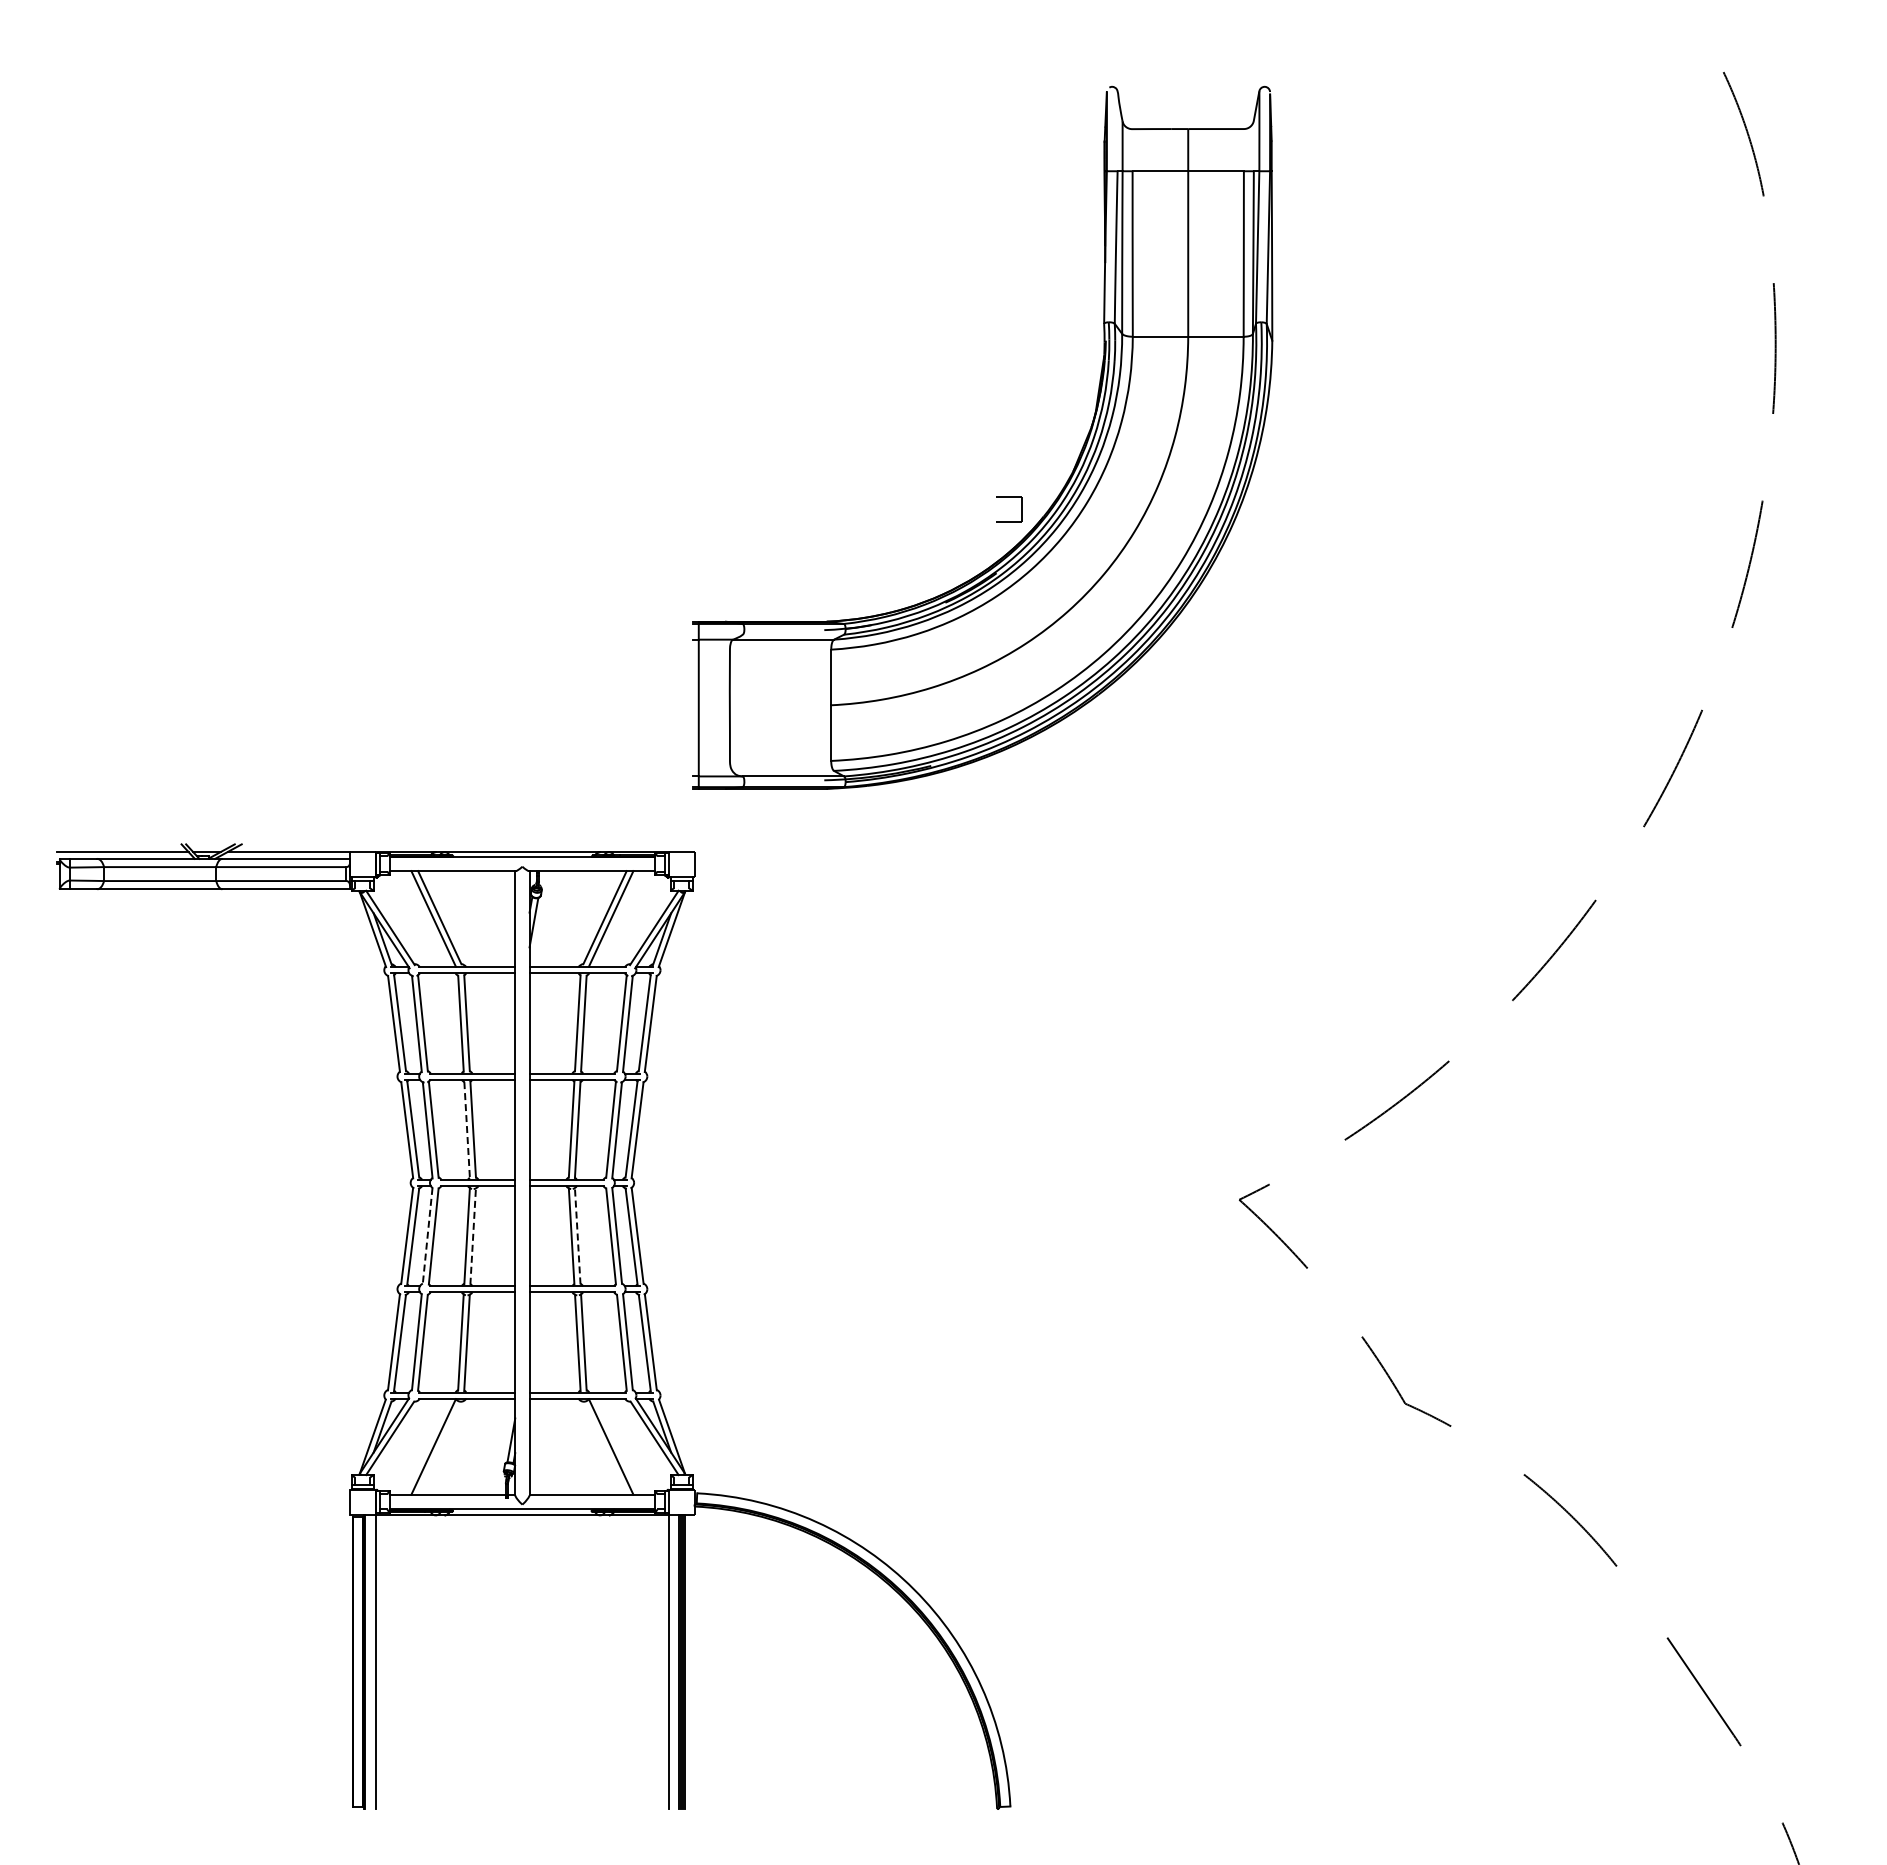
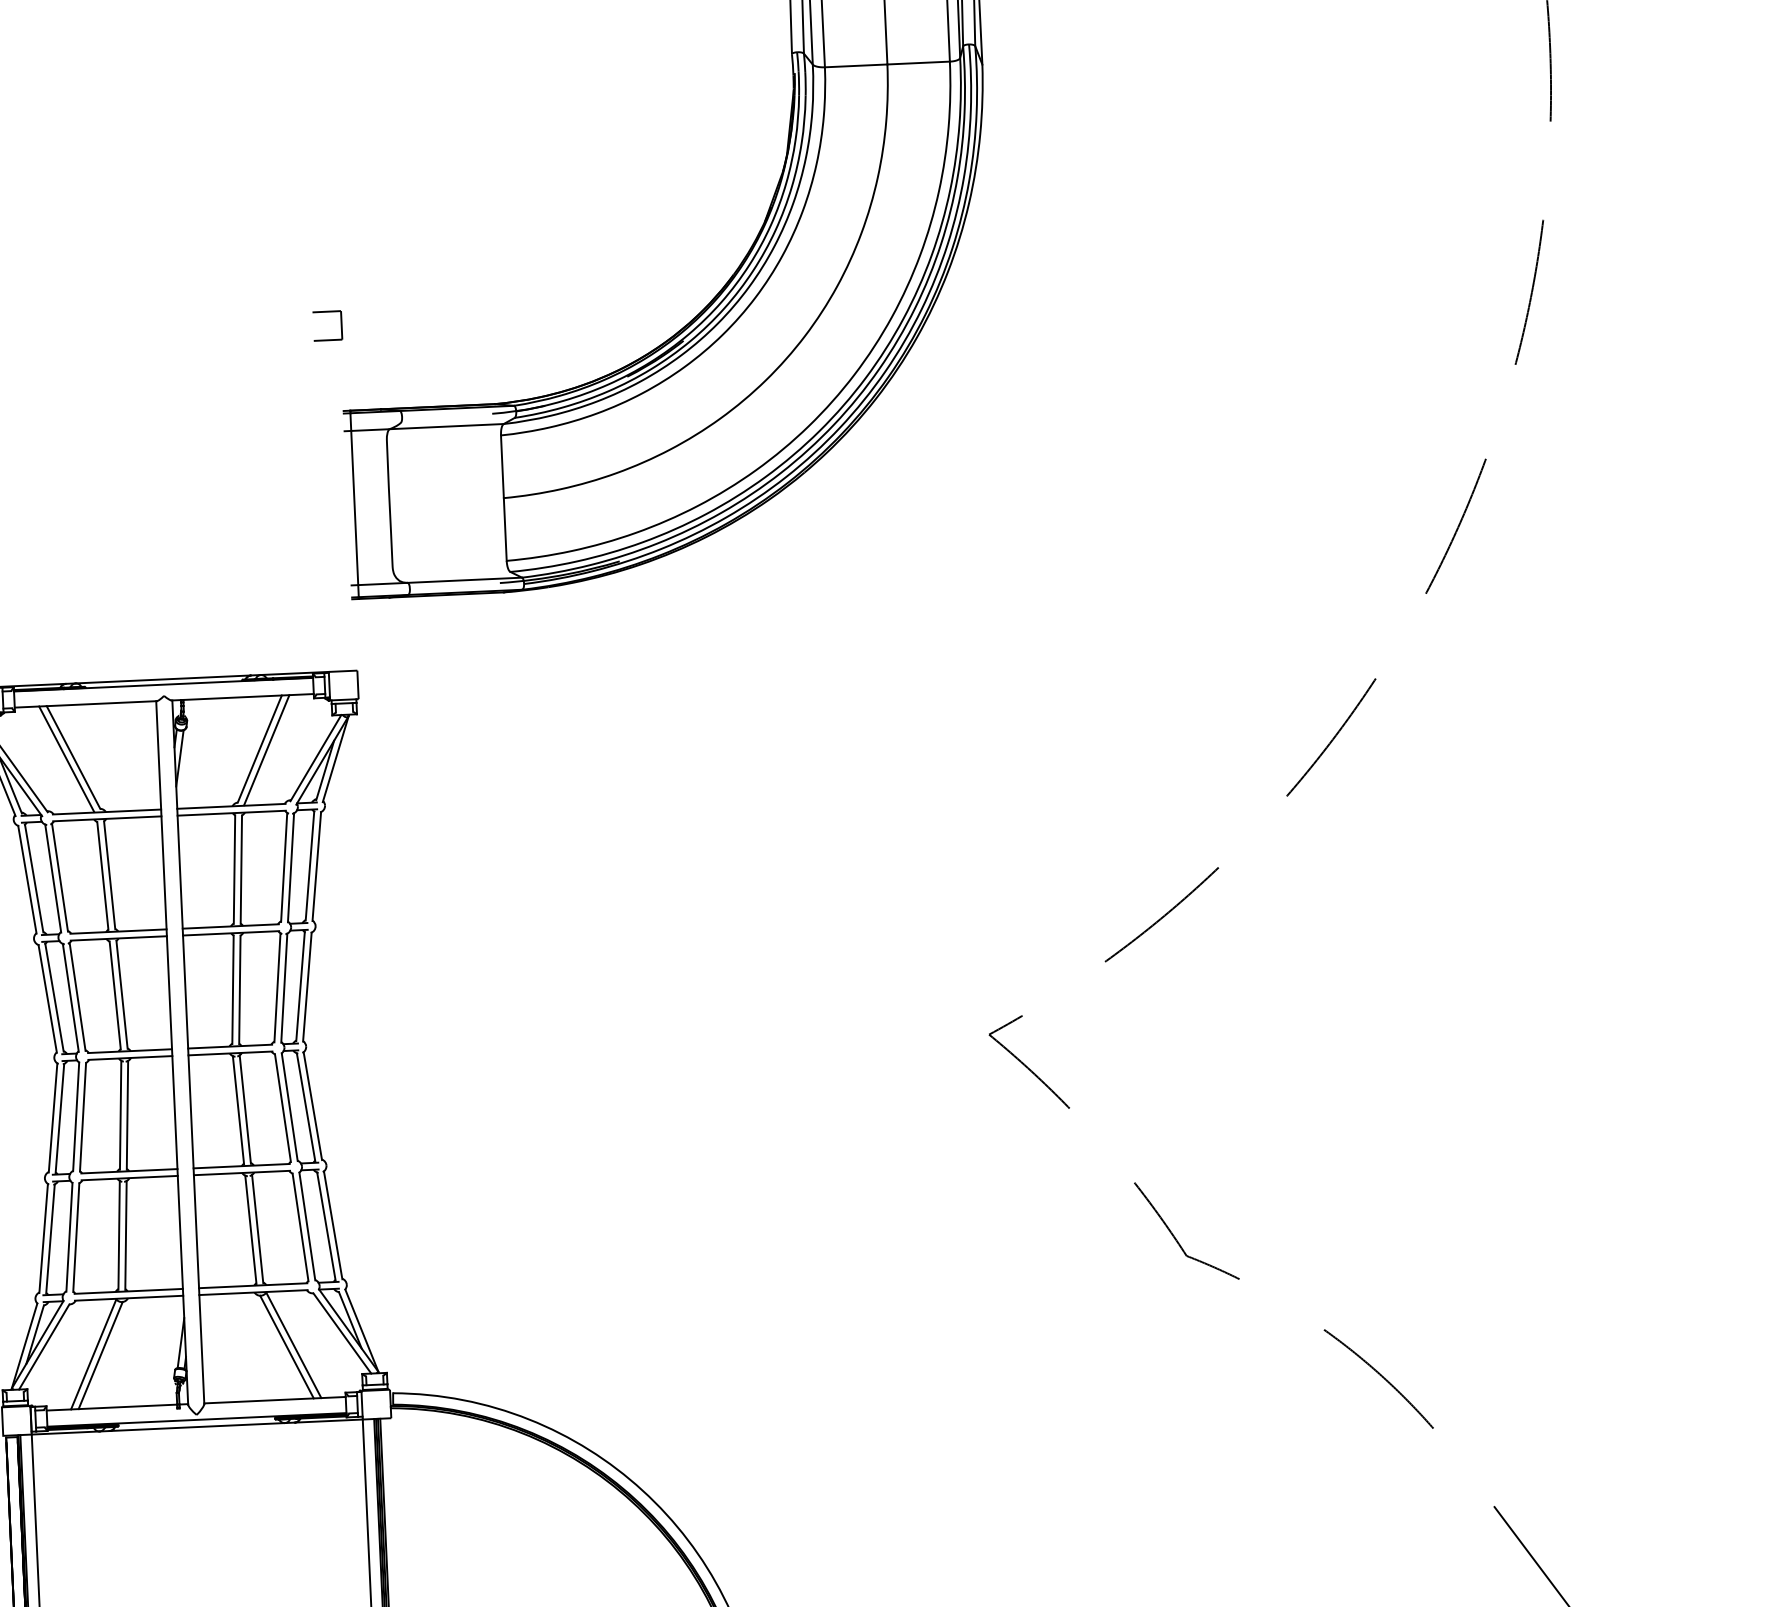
part: (1009, 497) -> (327, 312), moved
line: (467, 1130) -> (115, 996), dashed -> solid
line: (577, 1235) -> (245, 1108), dashed -> solid
line: (427, 1236) -> (76, 1117), dashed -> solid
line: (473, 1236) -> (127, 1115), dashed -> solid
line: (439, 1447) -> (100, 1354), added
line: (604, 1447) -> (286, 1346), added

